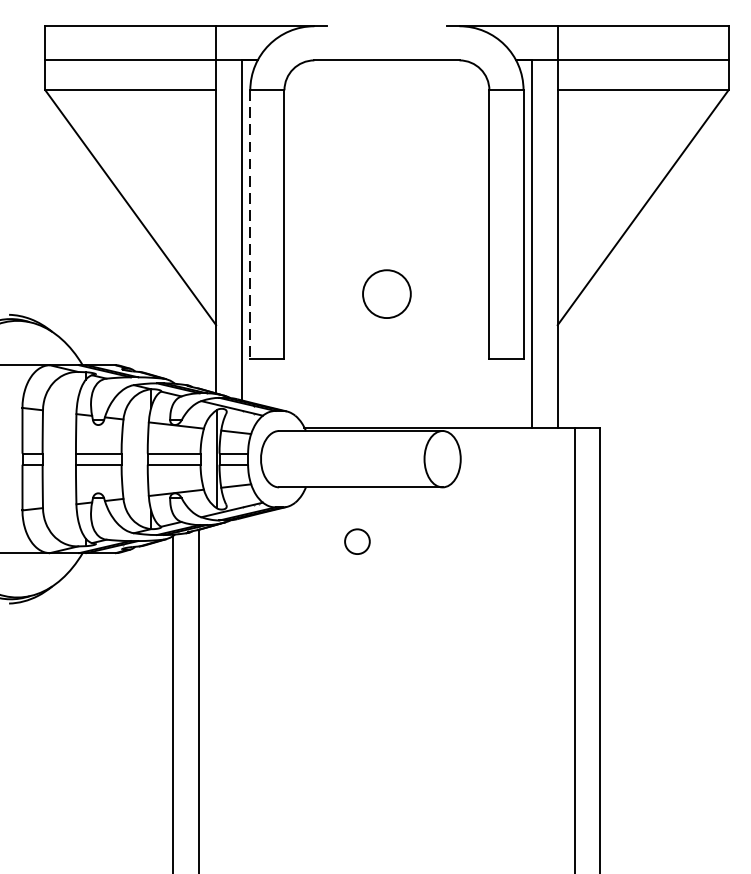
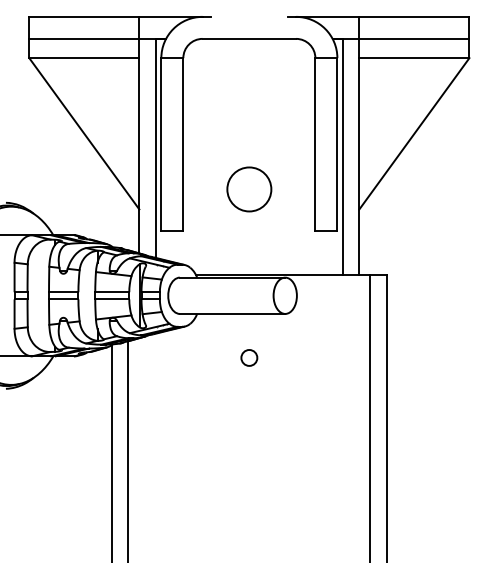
line: (250, 224) -> (161, 144), dashed -> solid
circle: (387, 294) -> (249, 189), size x1.43
circle: (357, 540) -> (249, 357), moved

